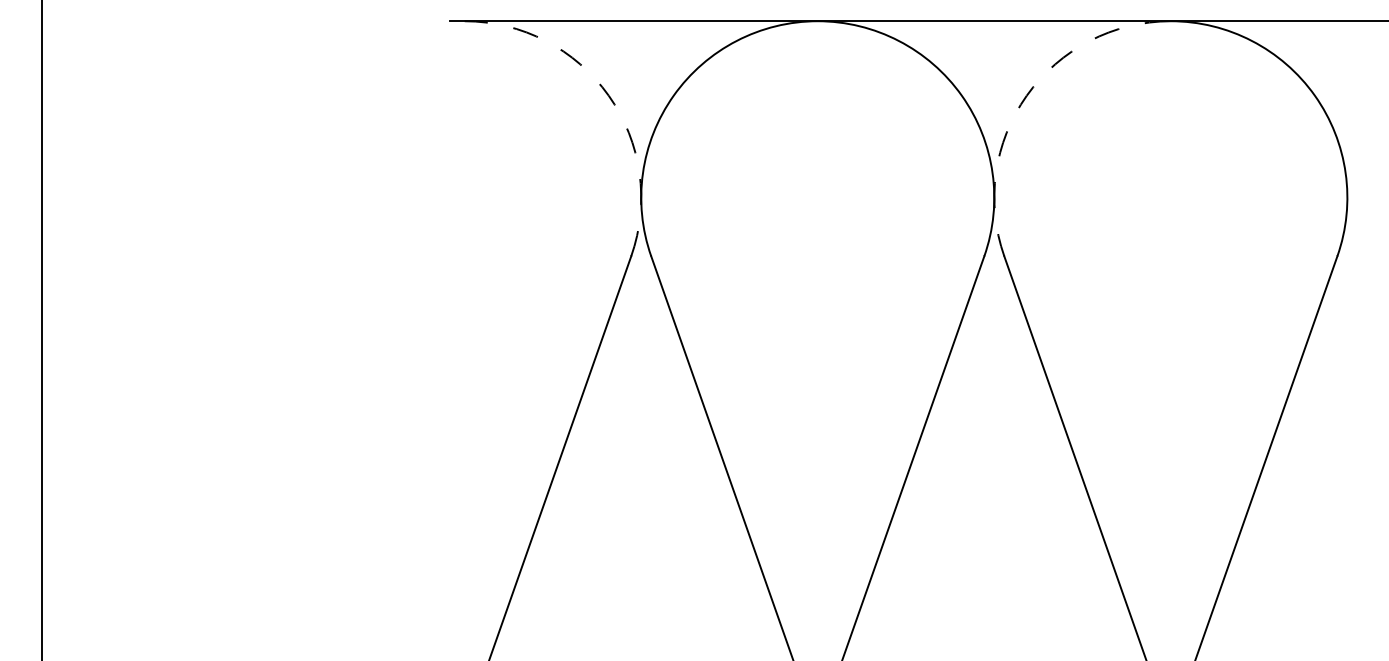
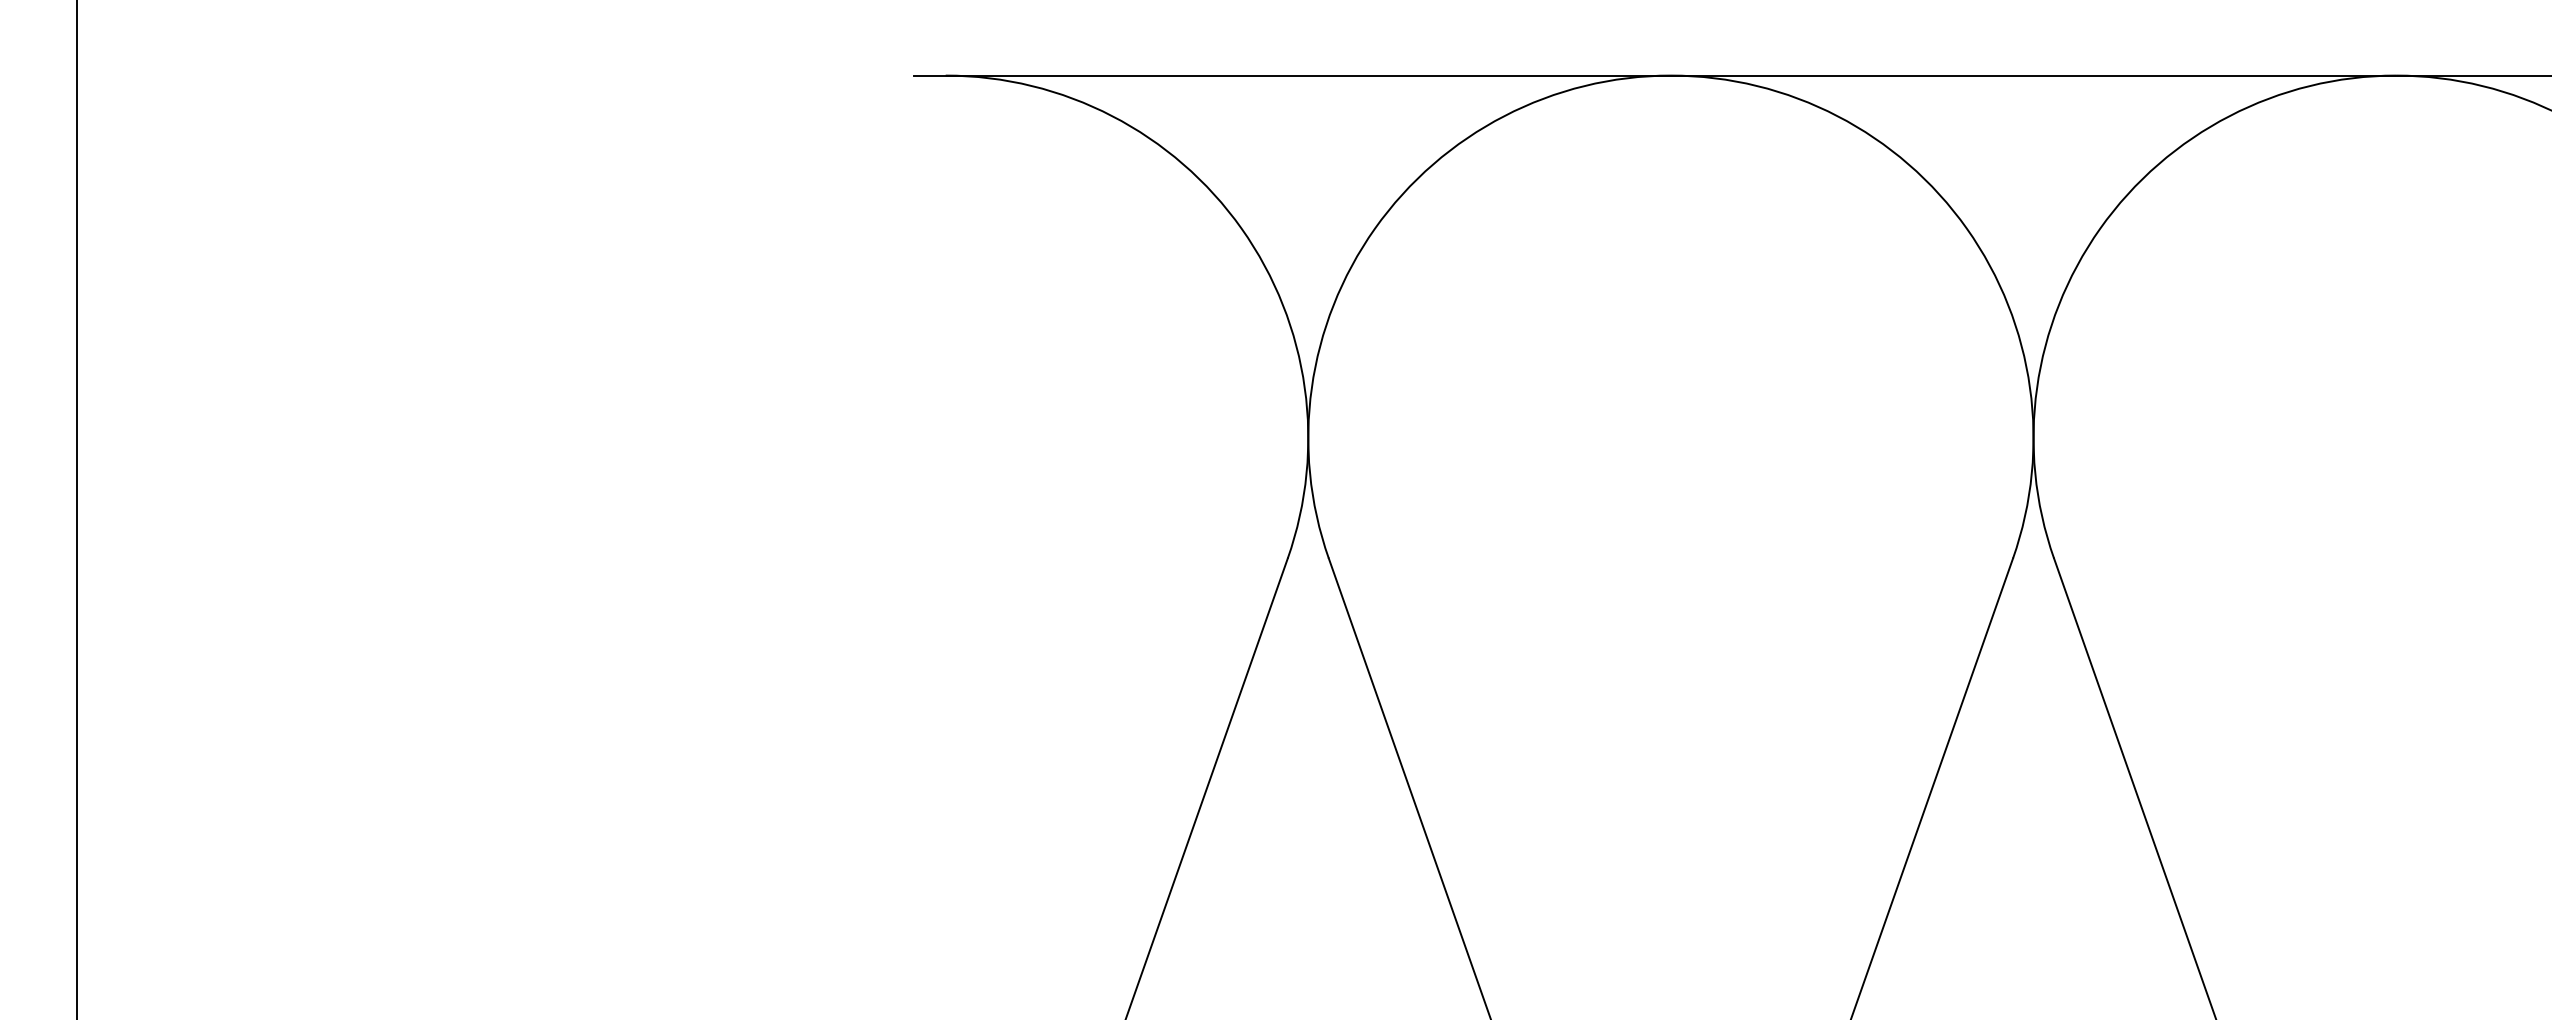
arc: (608, 95) -> (1241, 228), dashed -> solid
arc: (1026, 95) -> (2099, 228), dashed -> solid

